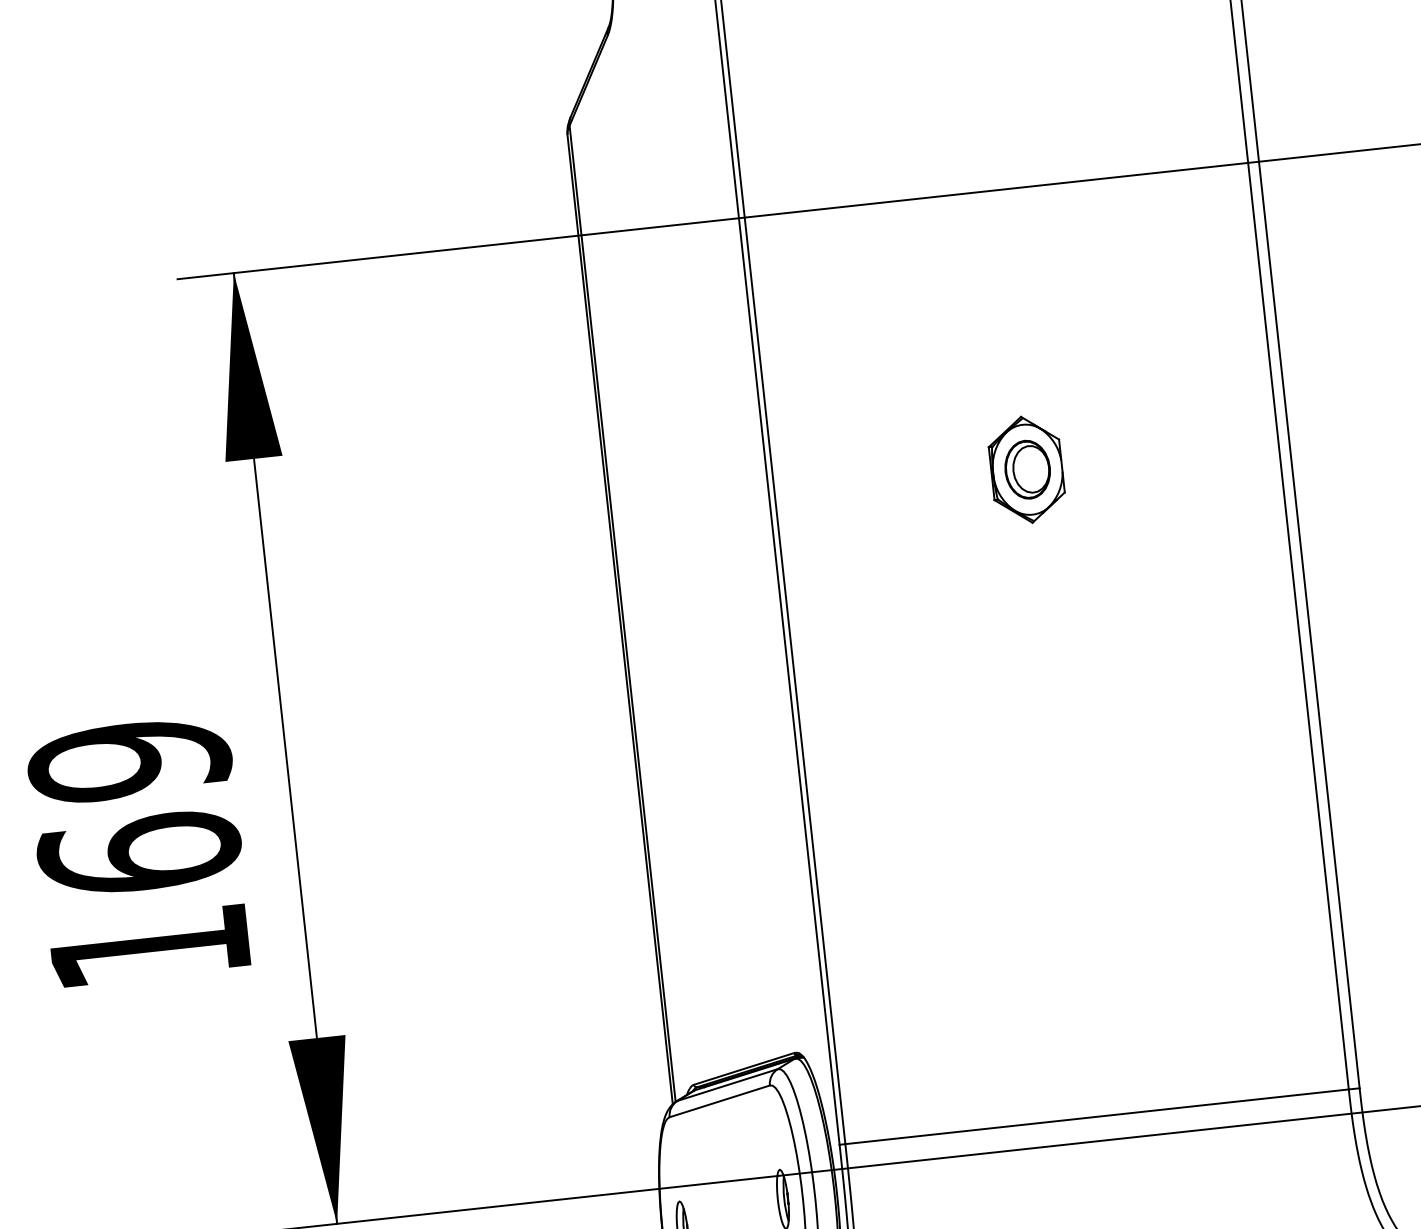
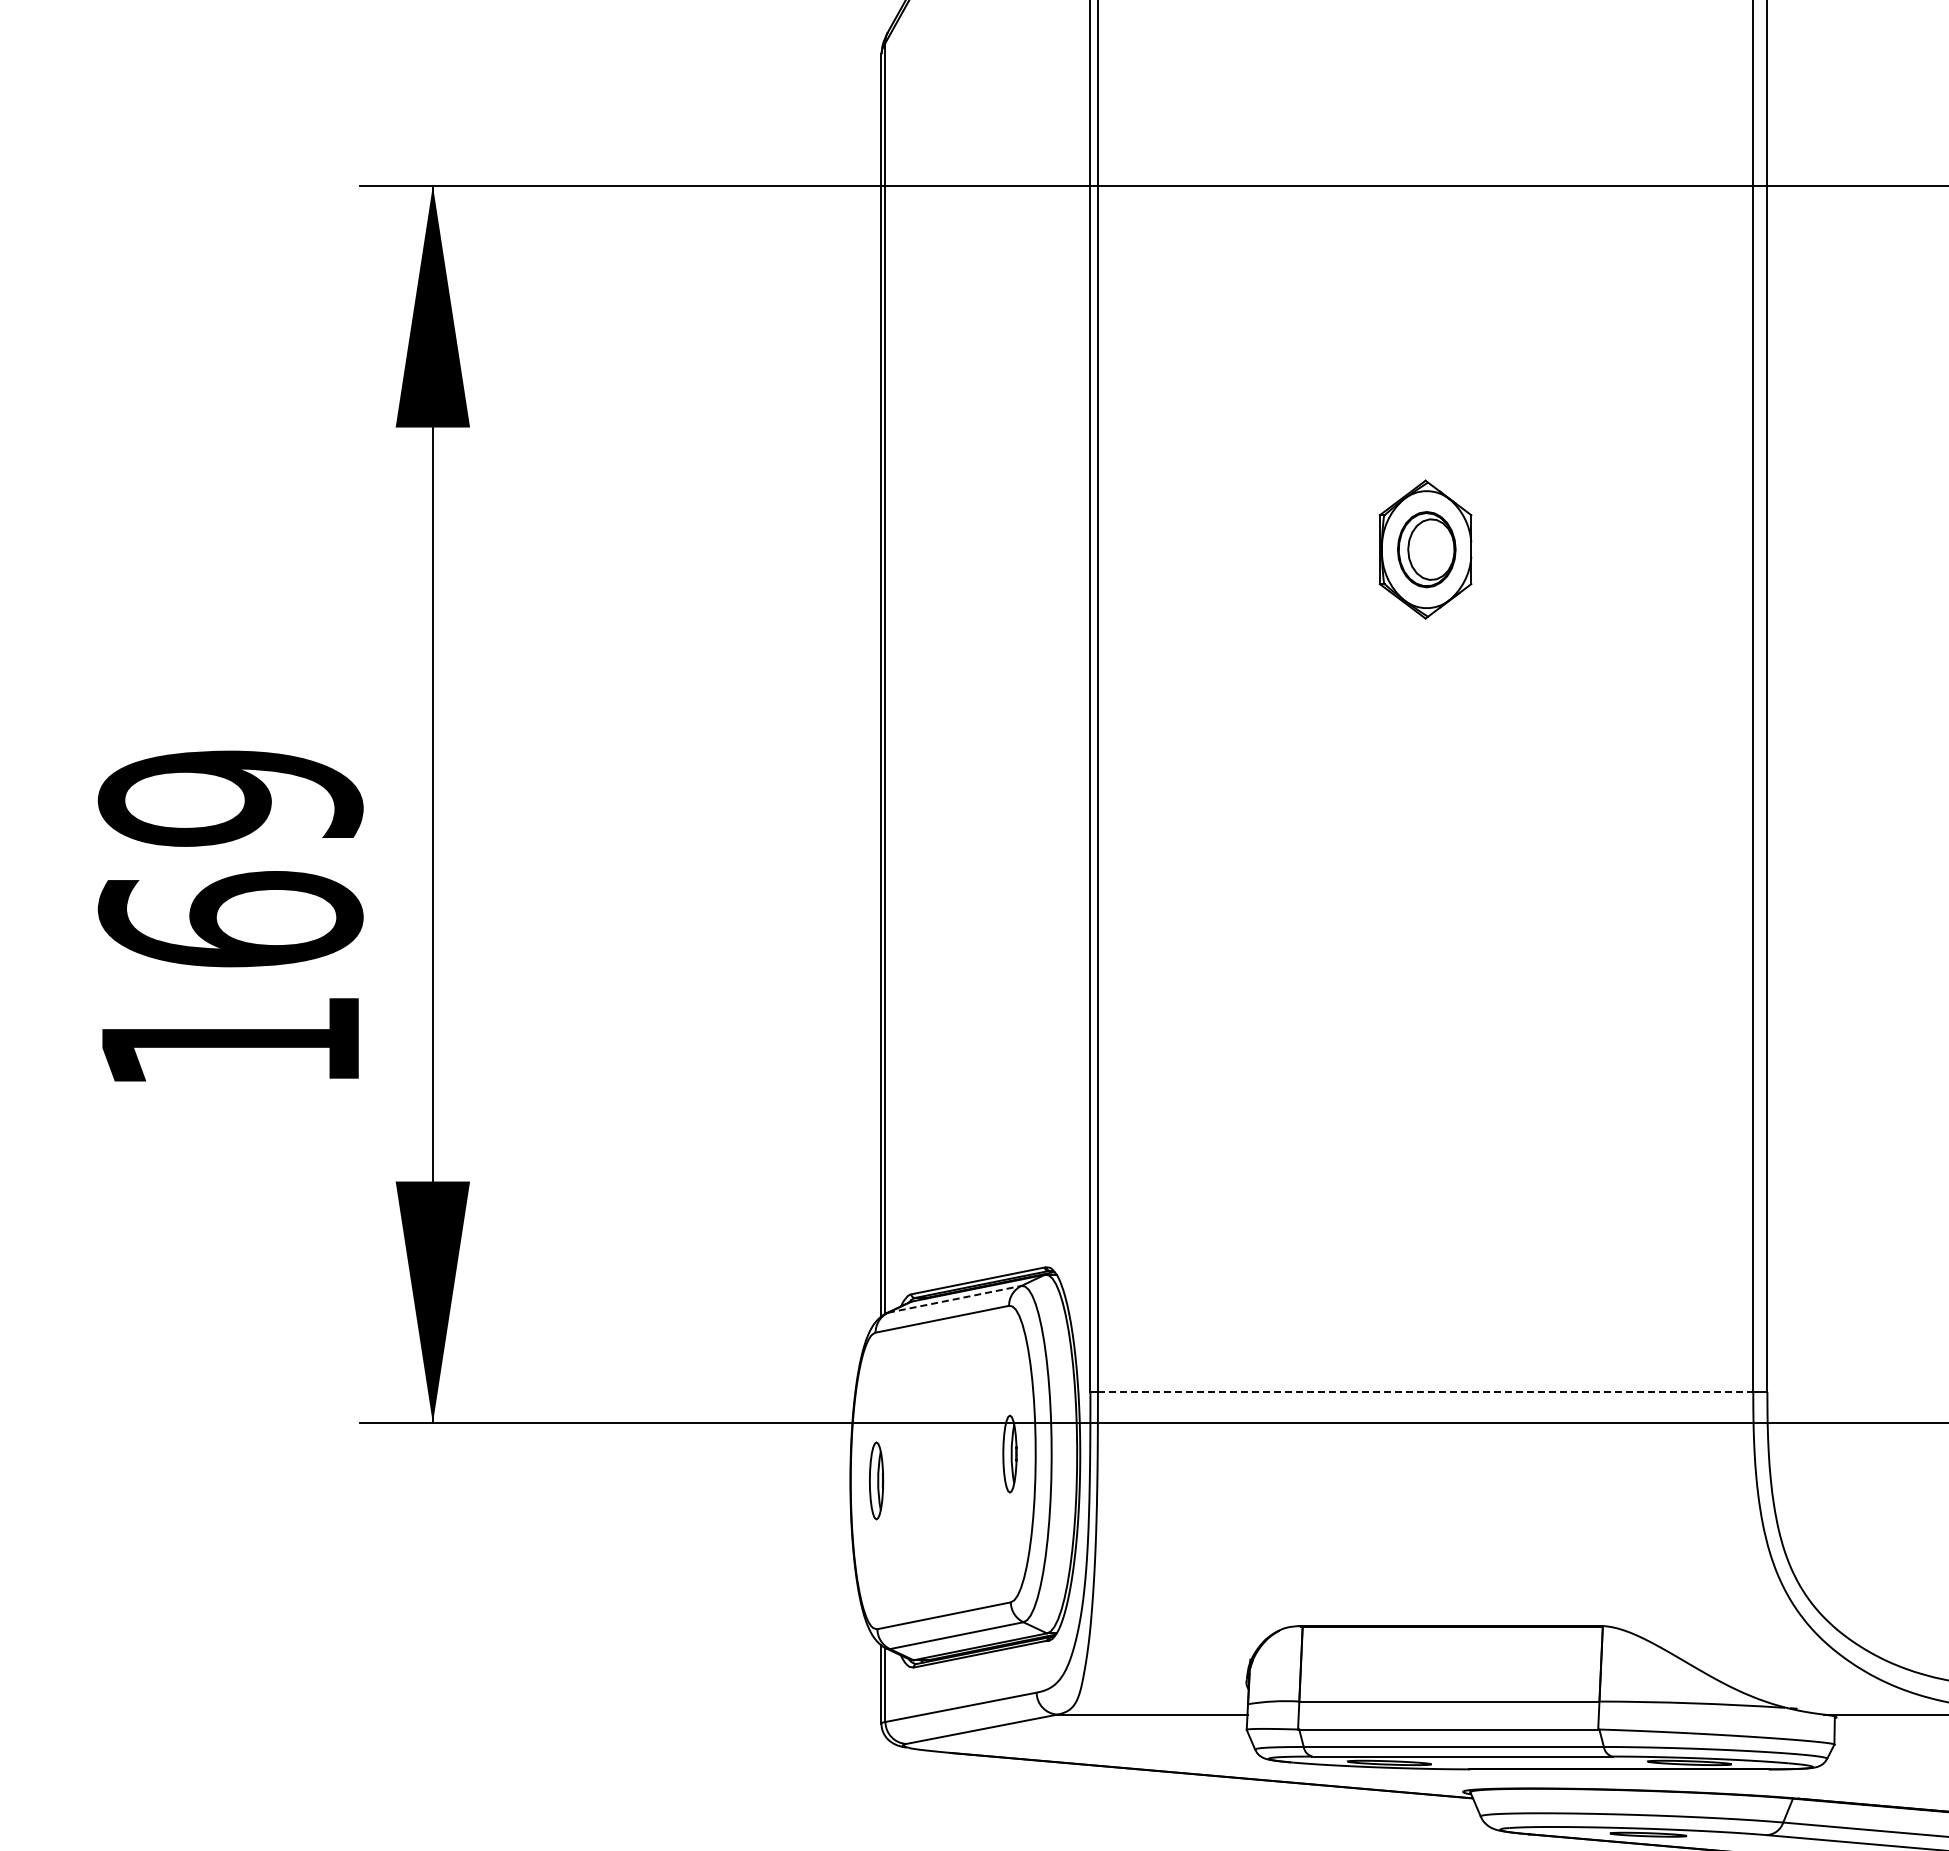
line: (728, 1085) -> (955, 1299), solid -> dashed
line: (1096, 1116) -> (1425, 1391), solid -> dashed

